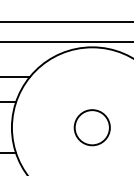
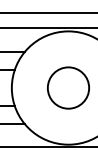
circle: (92, 126) -> (68, 87), size x1.67

